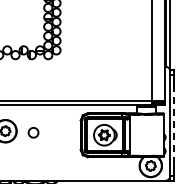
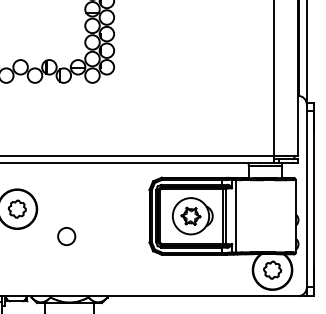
line: (174, 125) -> (314, 199), dashed -> solid
circle: (33, 132) -> (66, 236), moved

